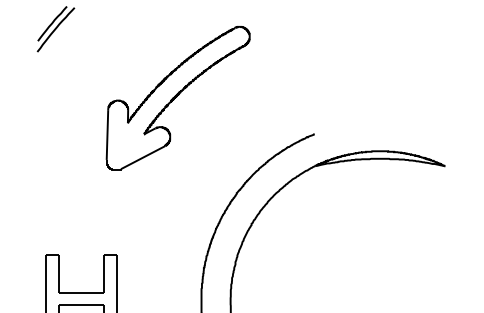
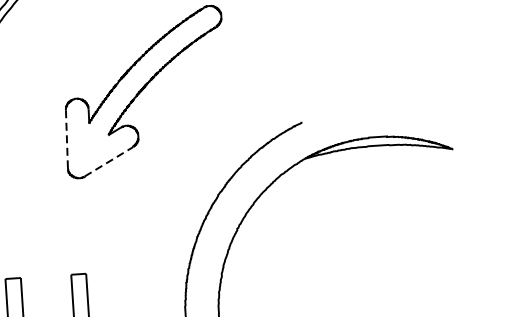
line: (107, 135) -> (67, 139), solid -> dashed
line: (143, 157) -> (109, 161), solid -> dashed

